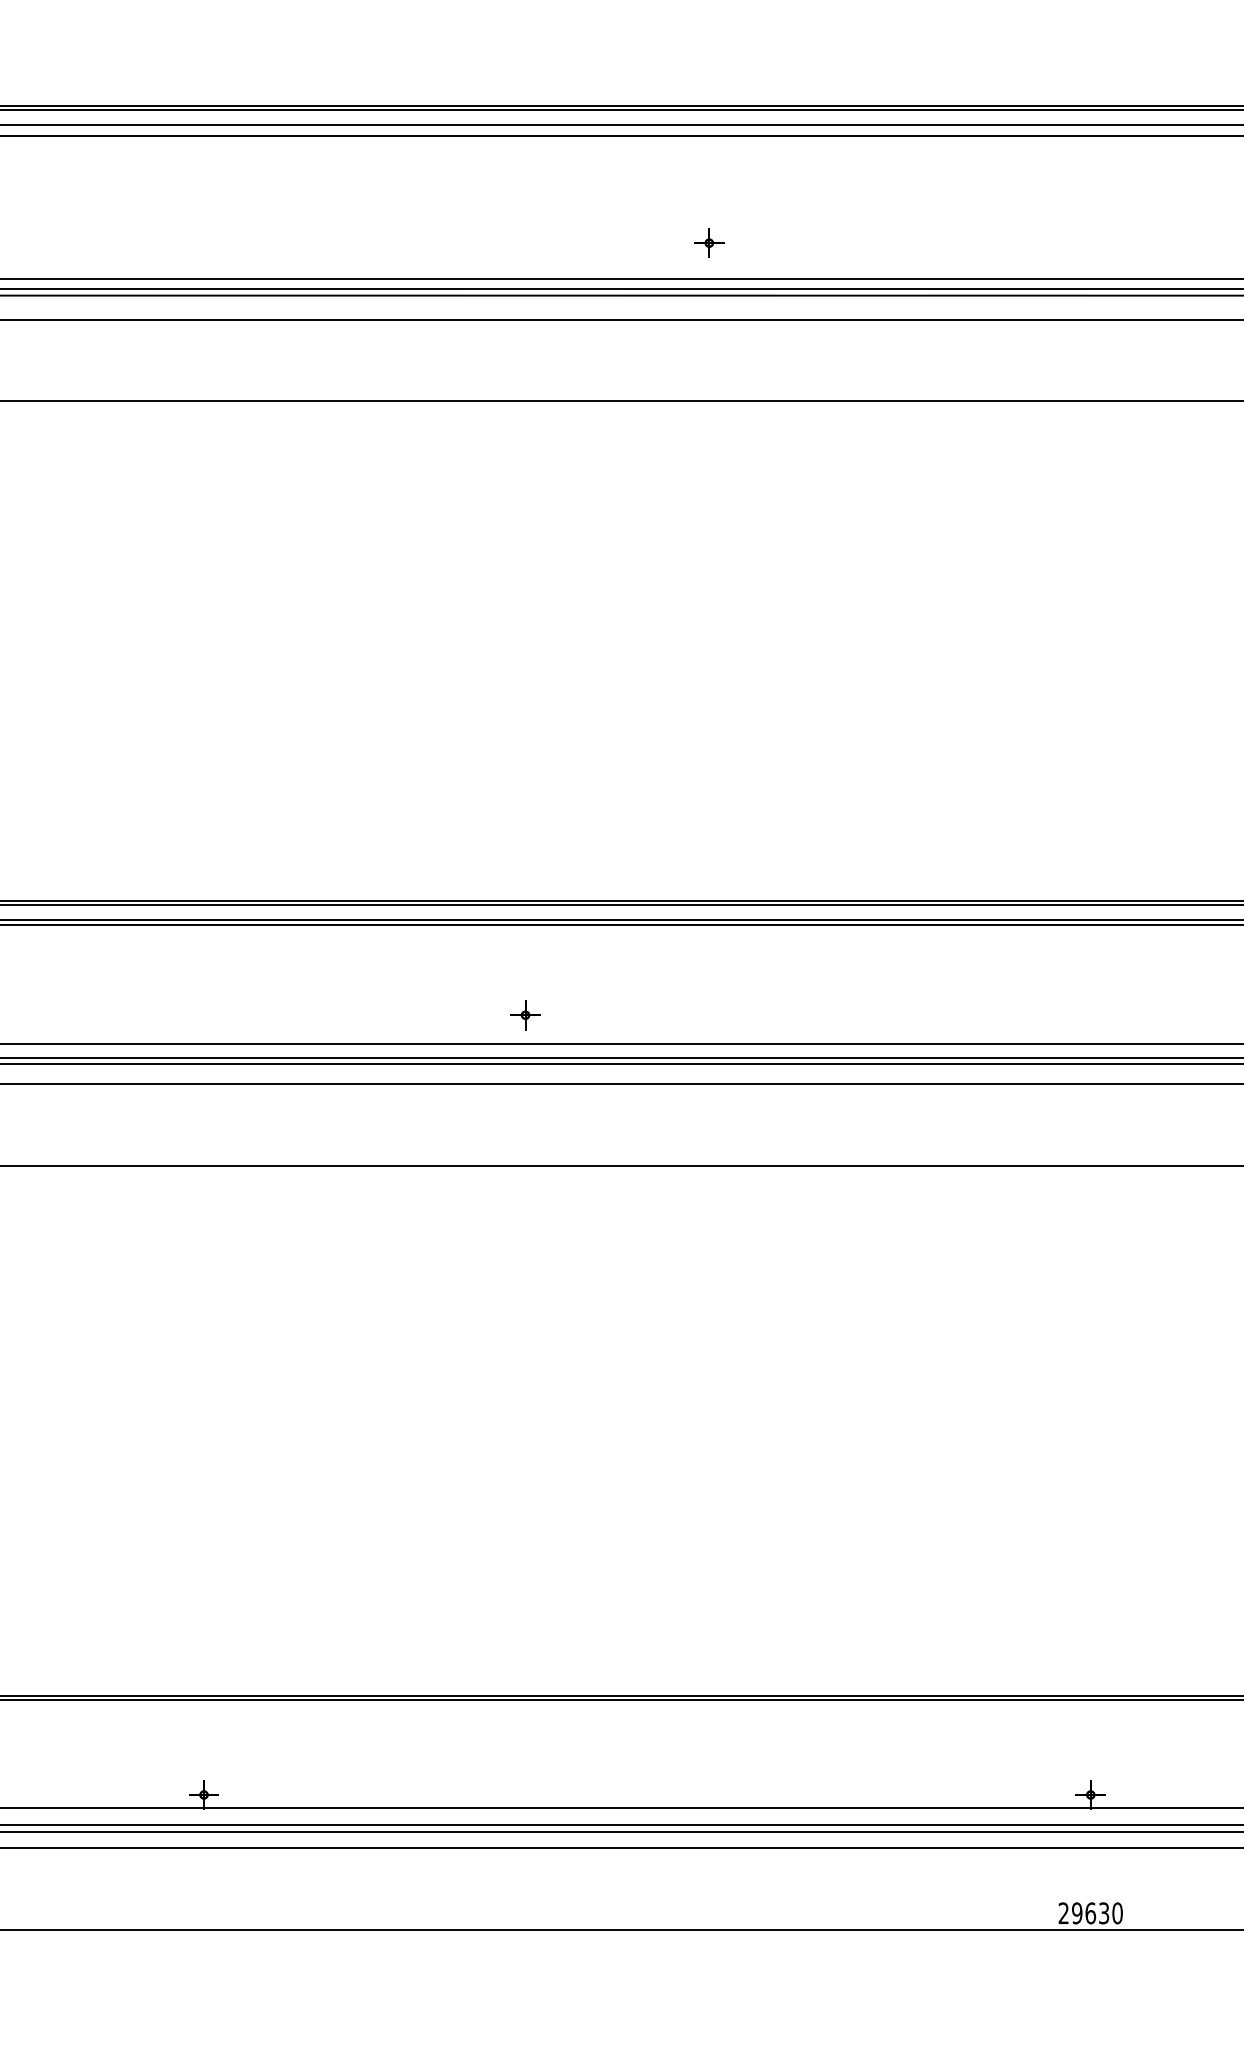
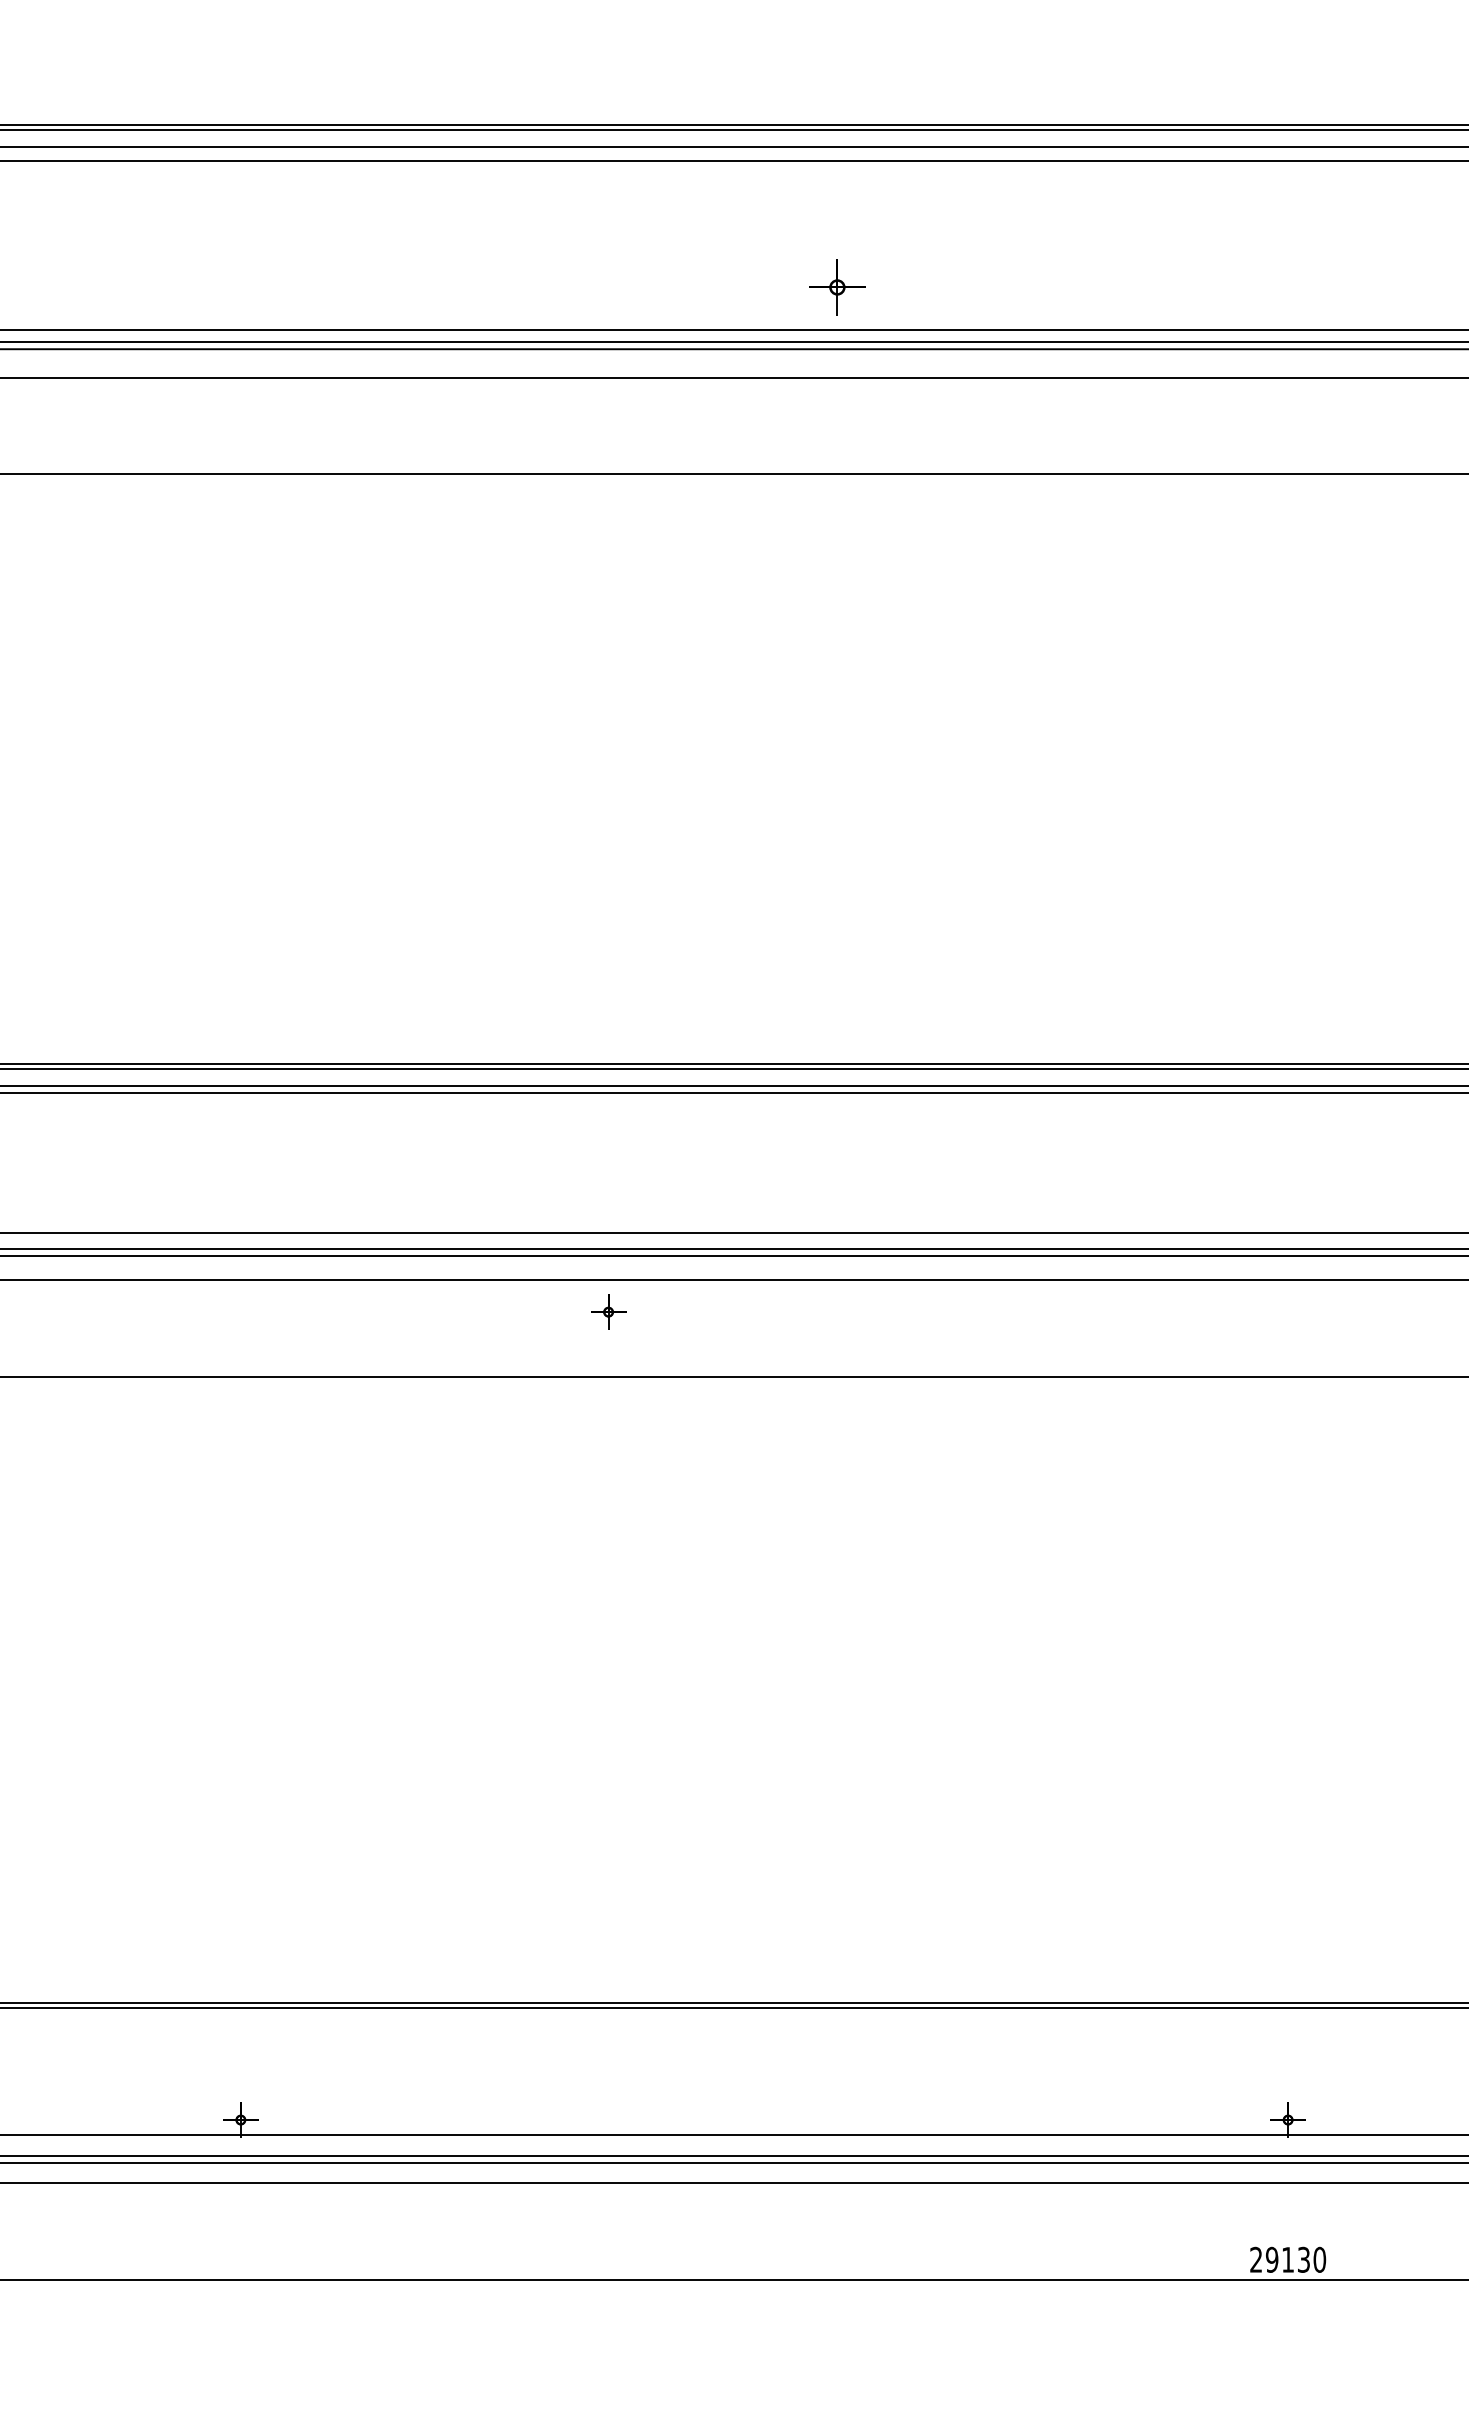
part: (709, 242) -> (837, 286), size x1.6
part: (525, 1014) -> (608, 1311), moved
text: (1091, 1913) -> (1288, 2259), 29630 -> 29130

